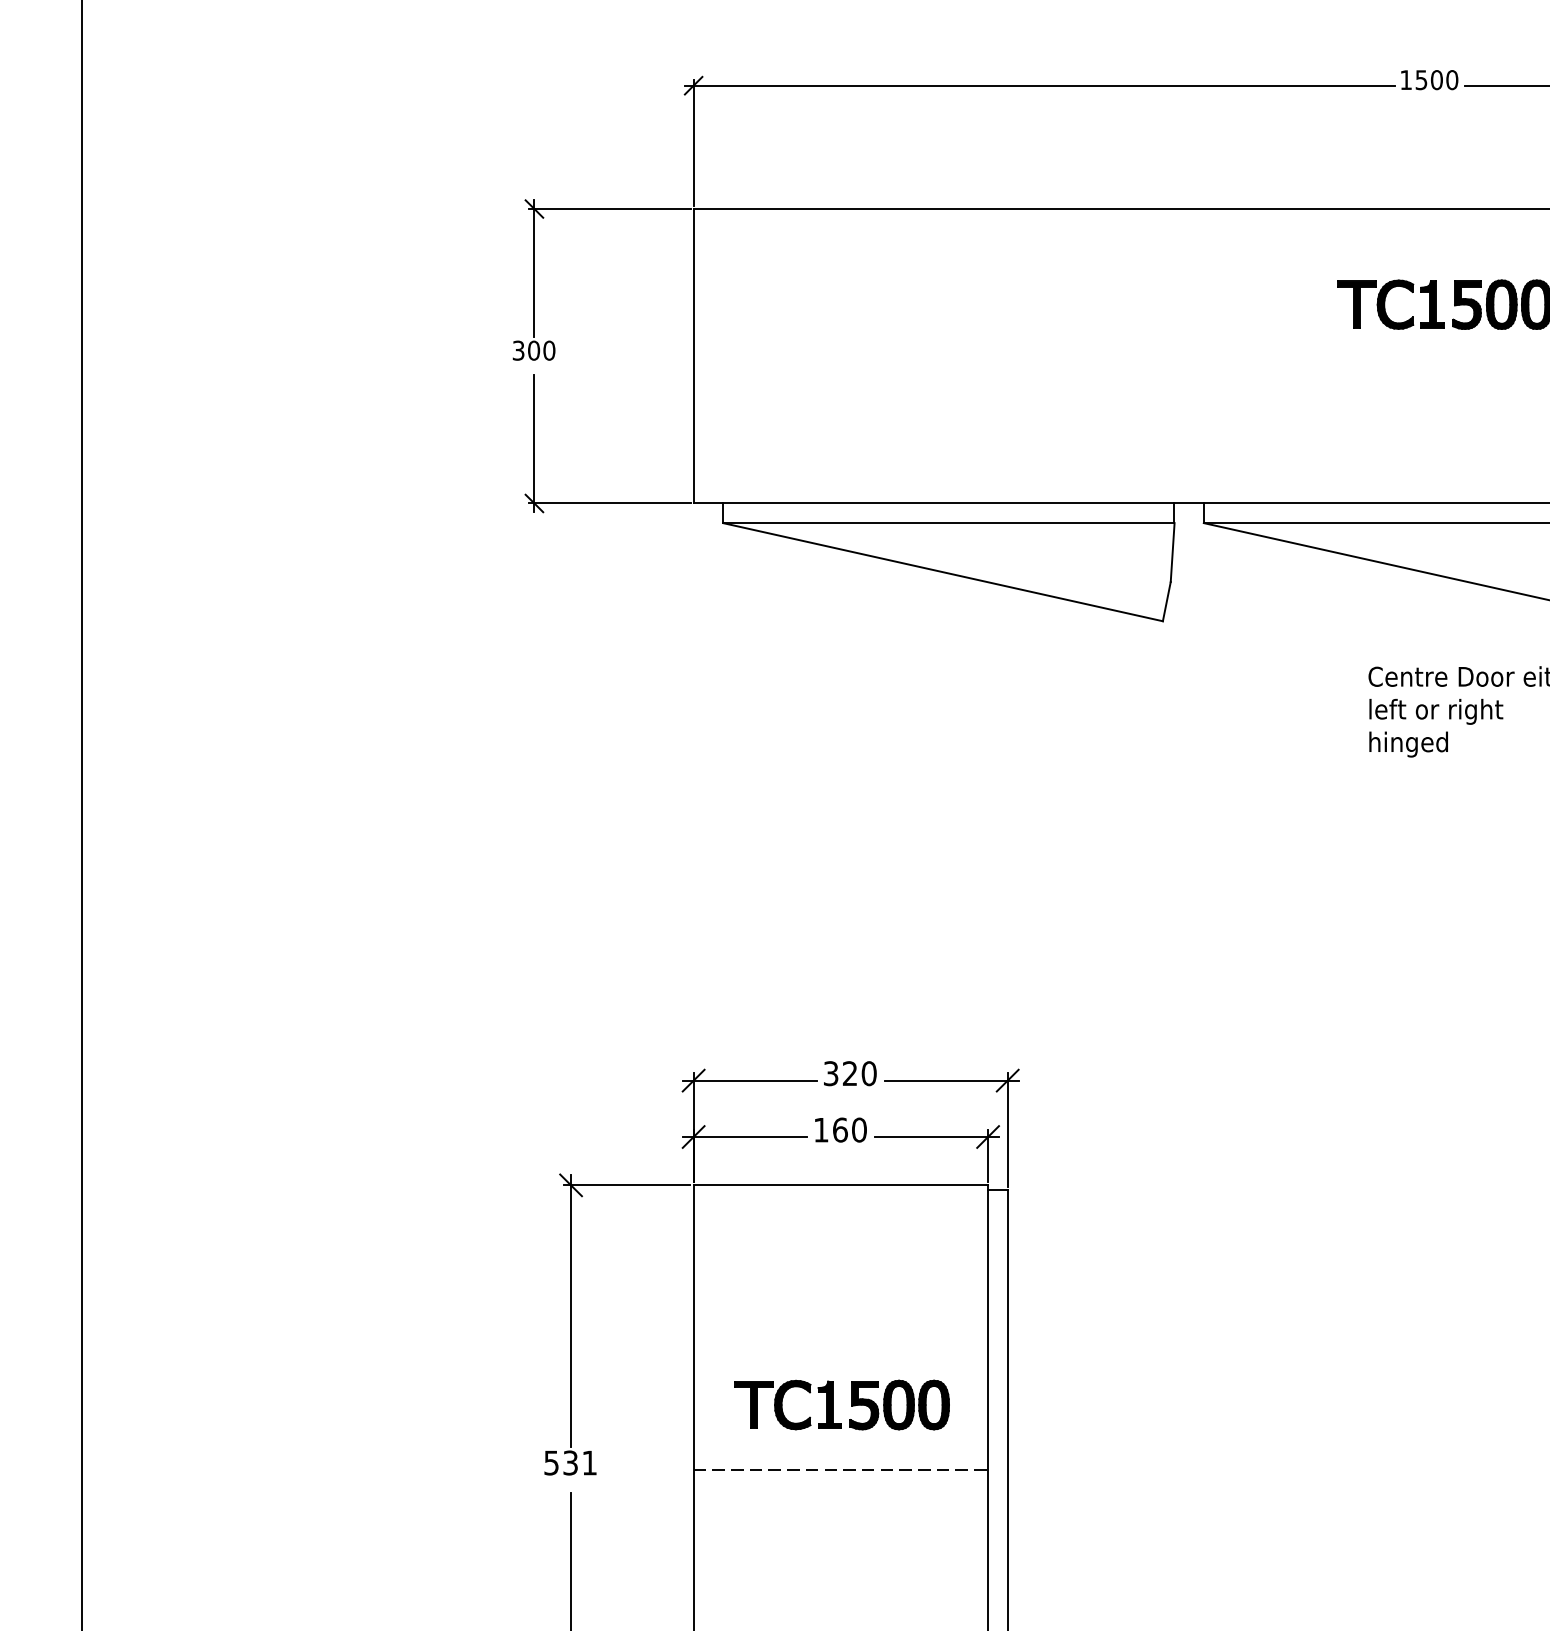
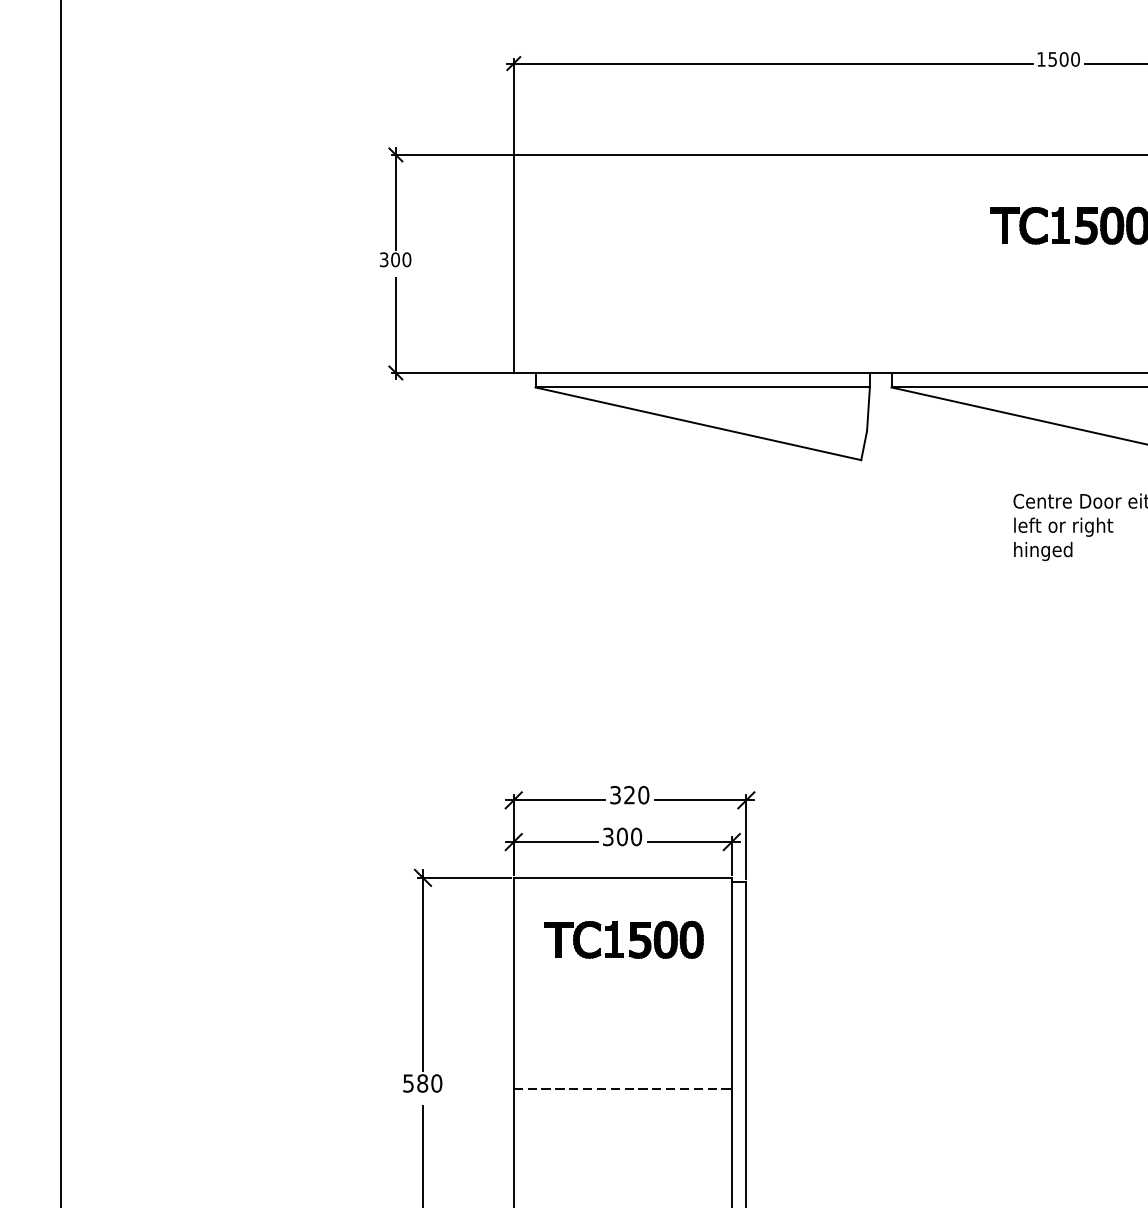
text: (830, 1129) -> (615, 836), 160 -> 300
part: (833, 1404) -> (617, 939), moved
text: (580, 1462) -> (429, 1083), 531 -> 580

